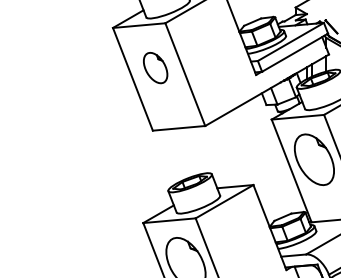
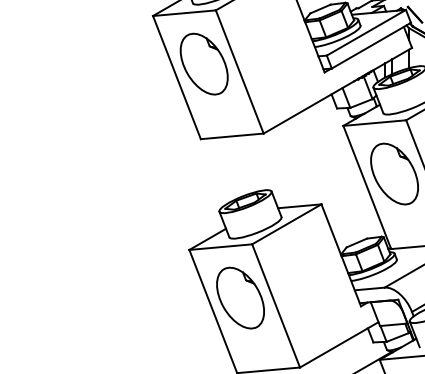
part: (155, 67) -> (203, 63), size x1.67

